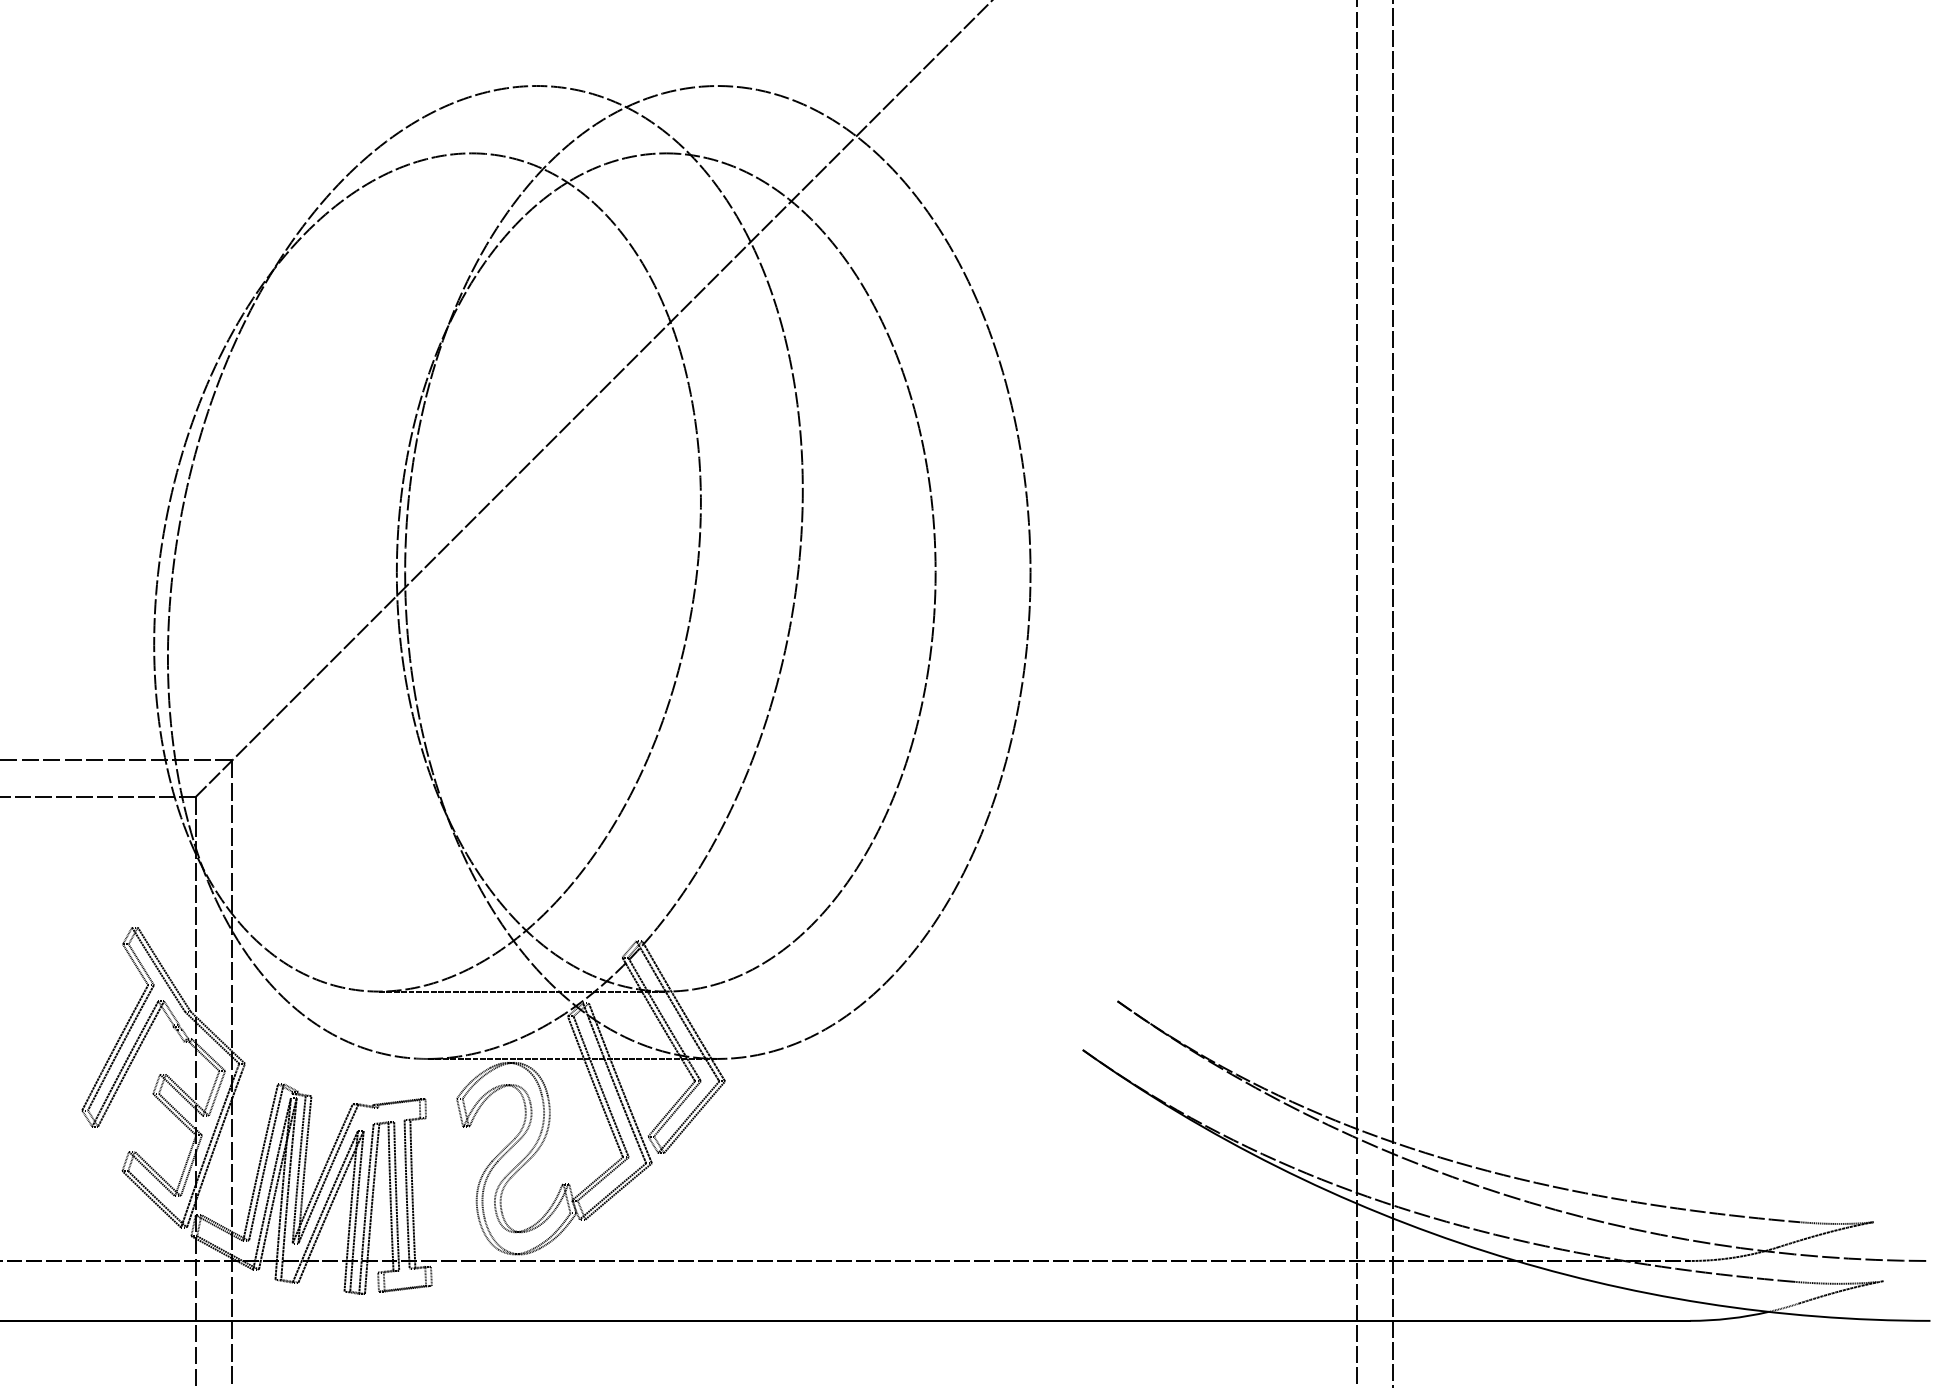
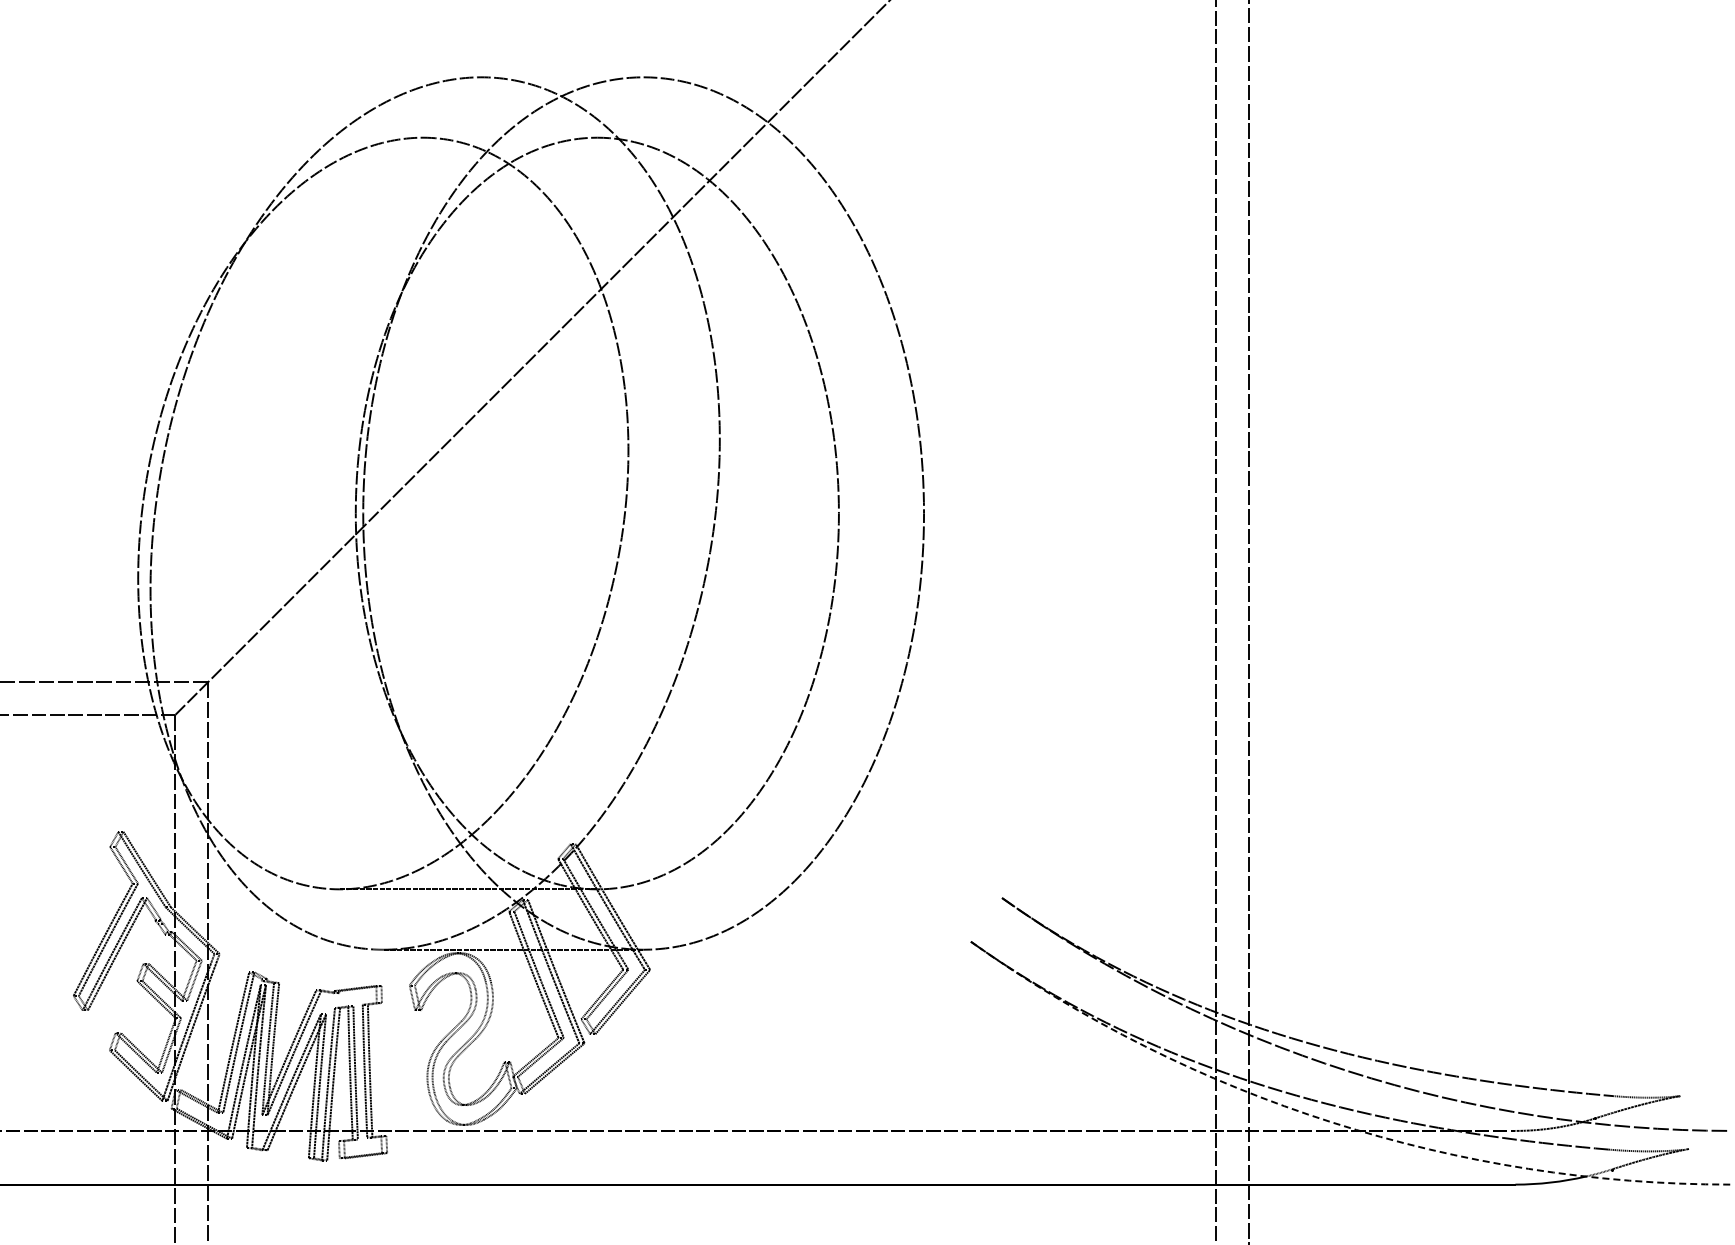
arc: (1486, 1251) -> (1332, 1122), solid -> dashed

